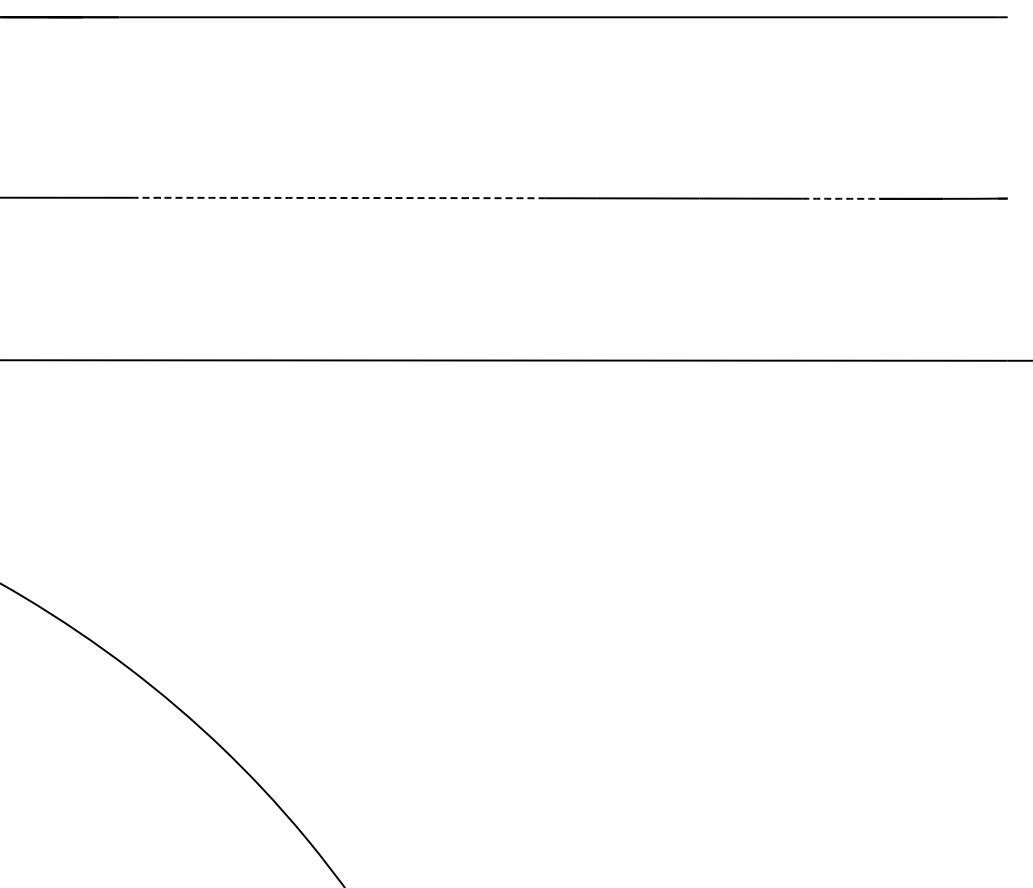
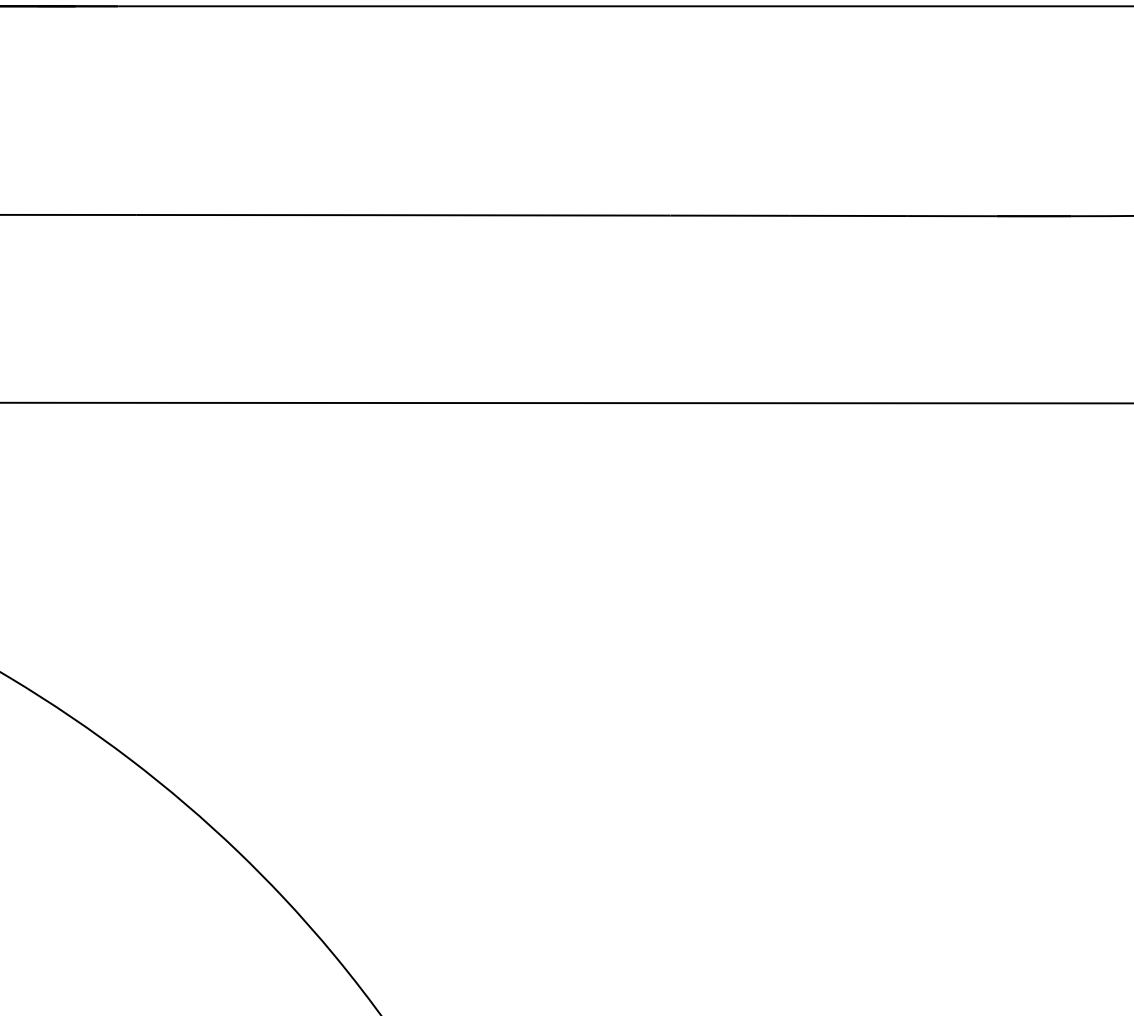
arc: (340, 197) -> (374, 214), dashed -> solid
arc: (840, 198) -> (952, 215), dashed -> solid

